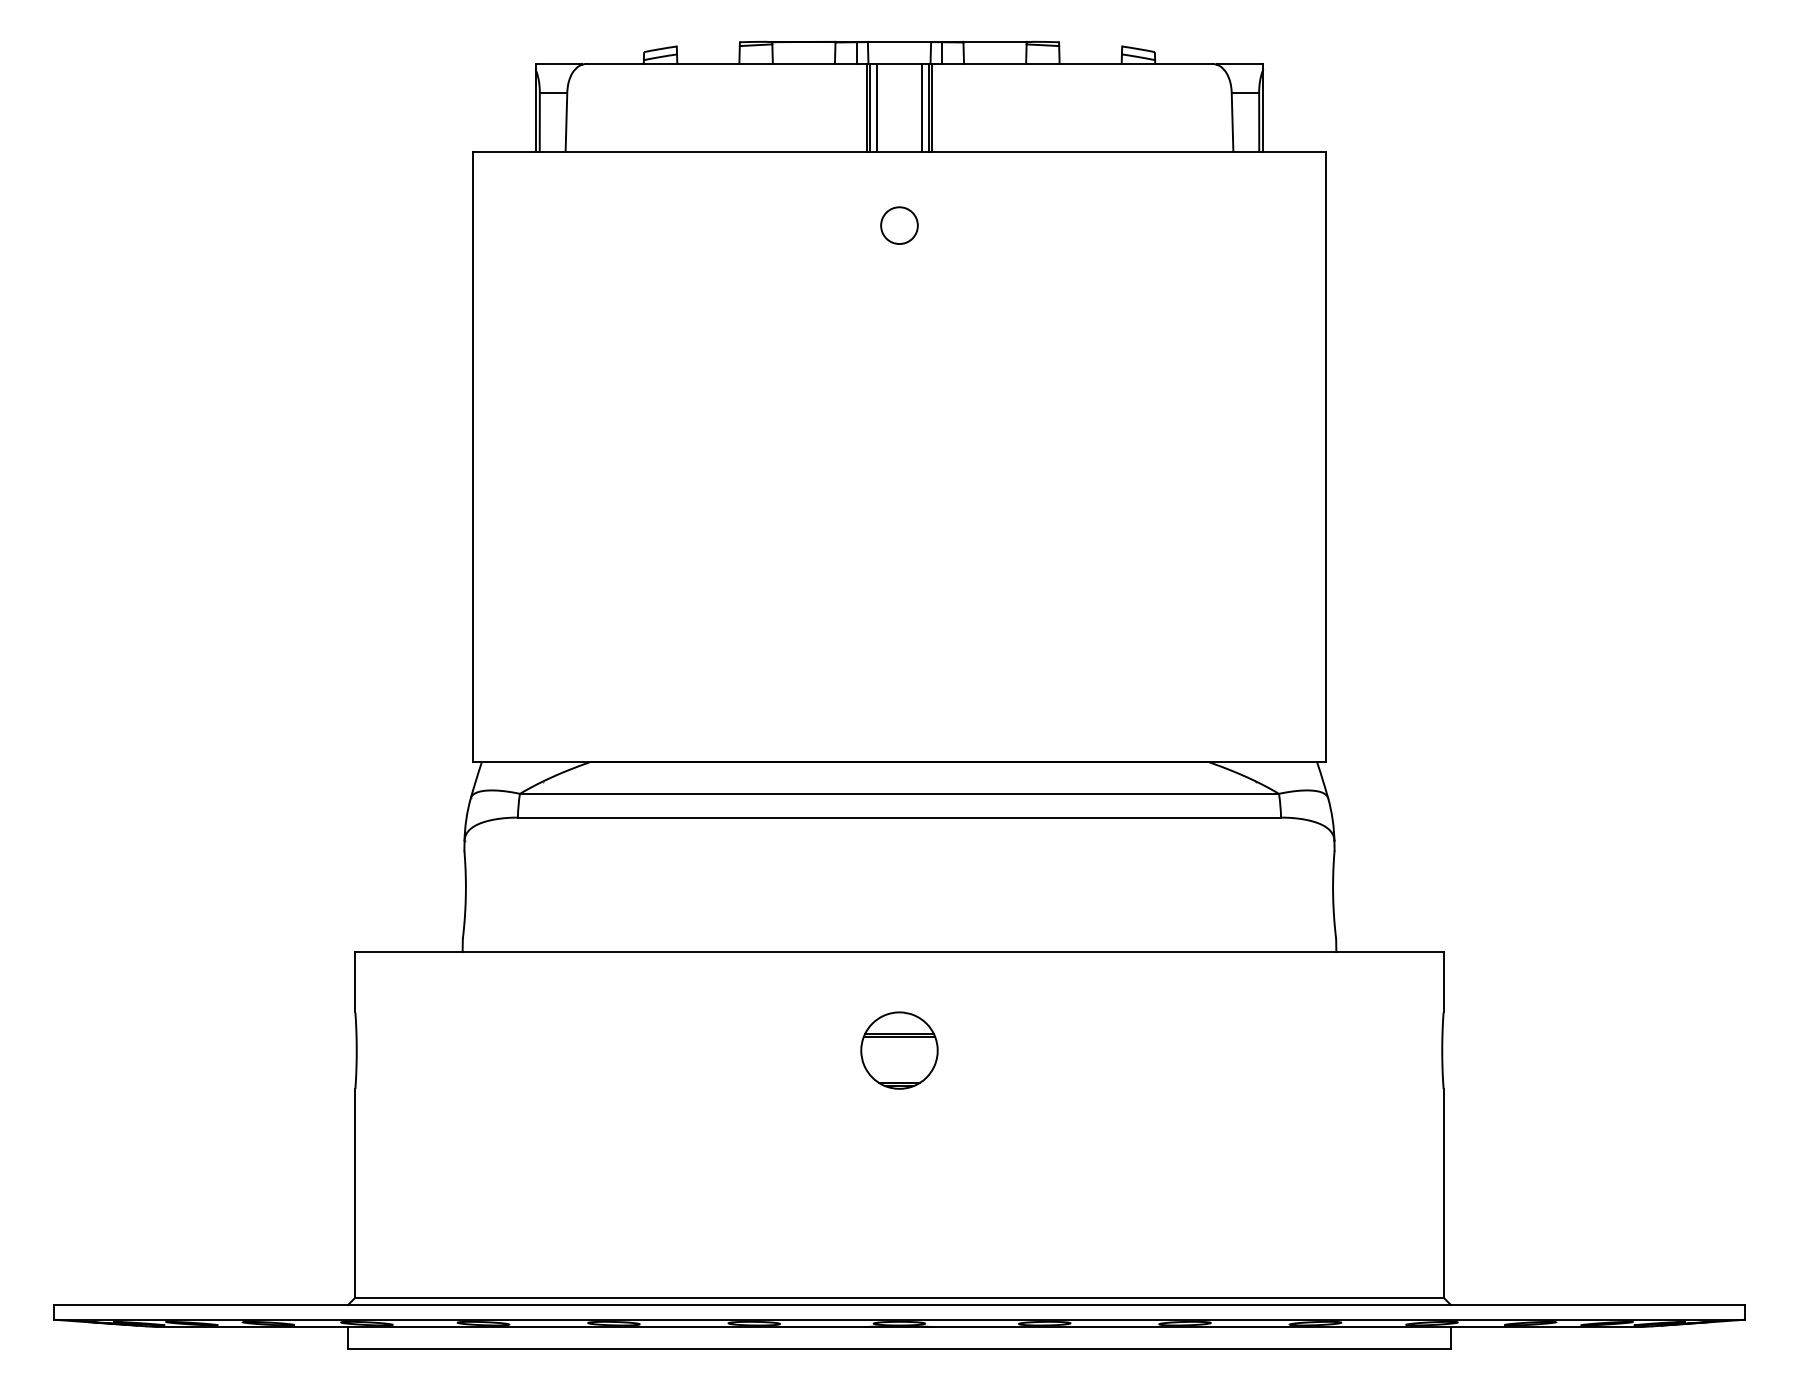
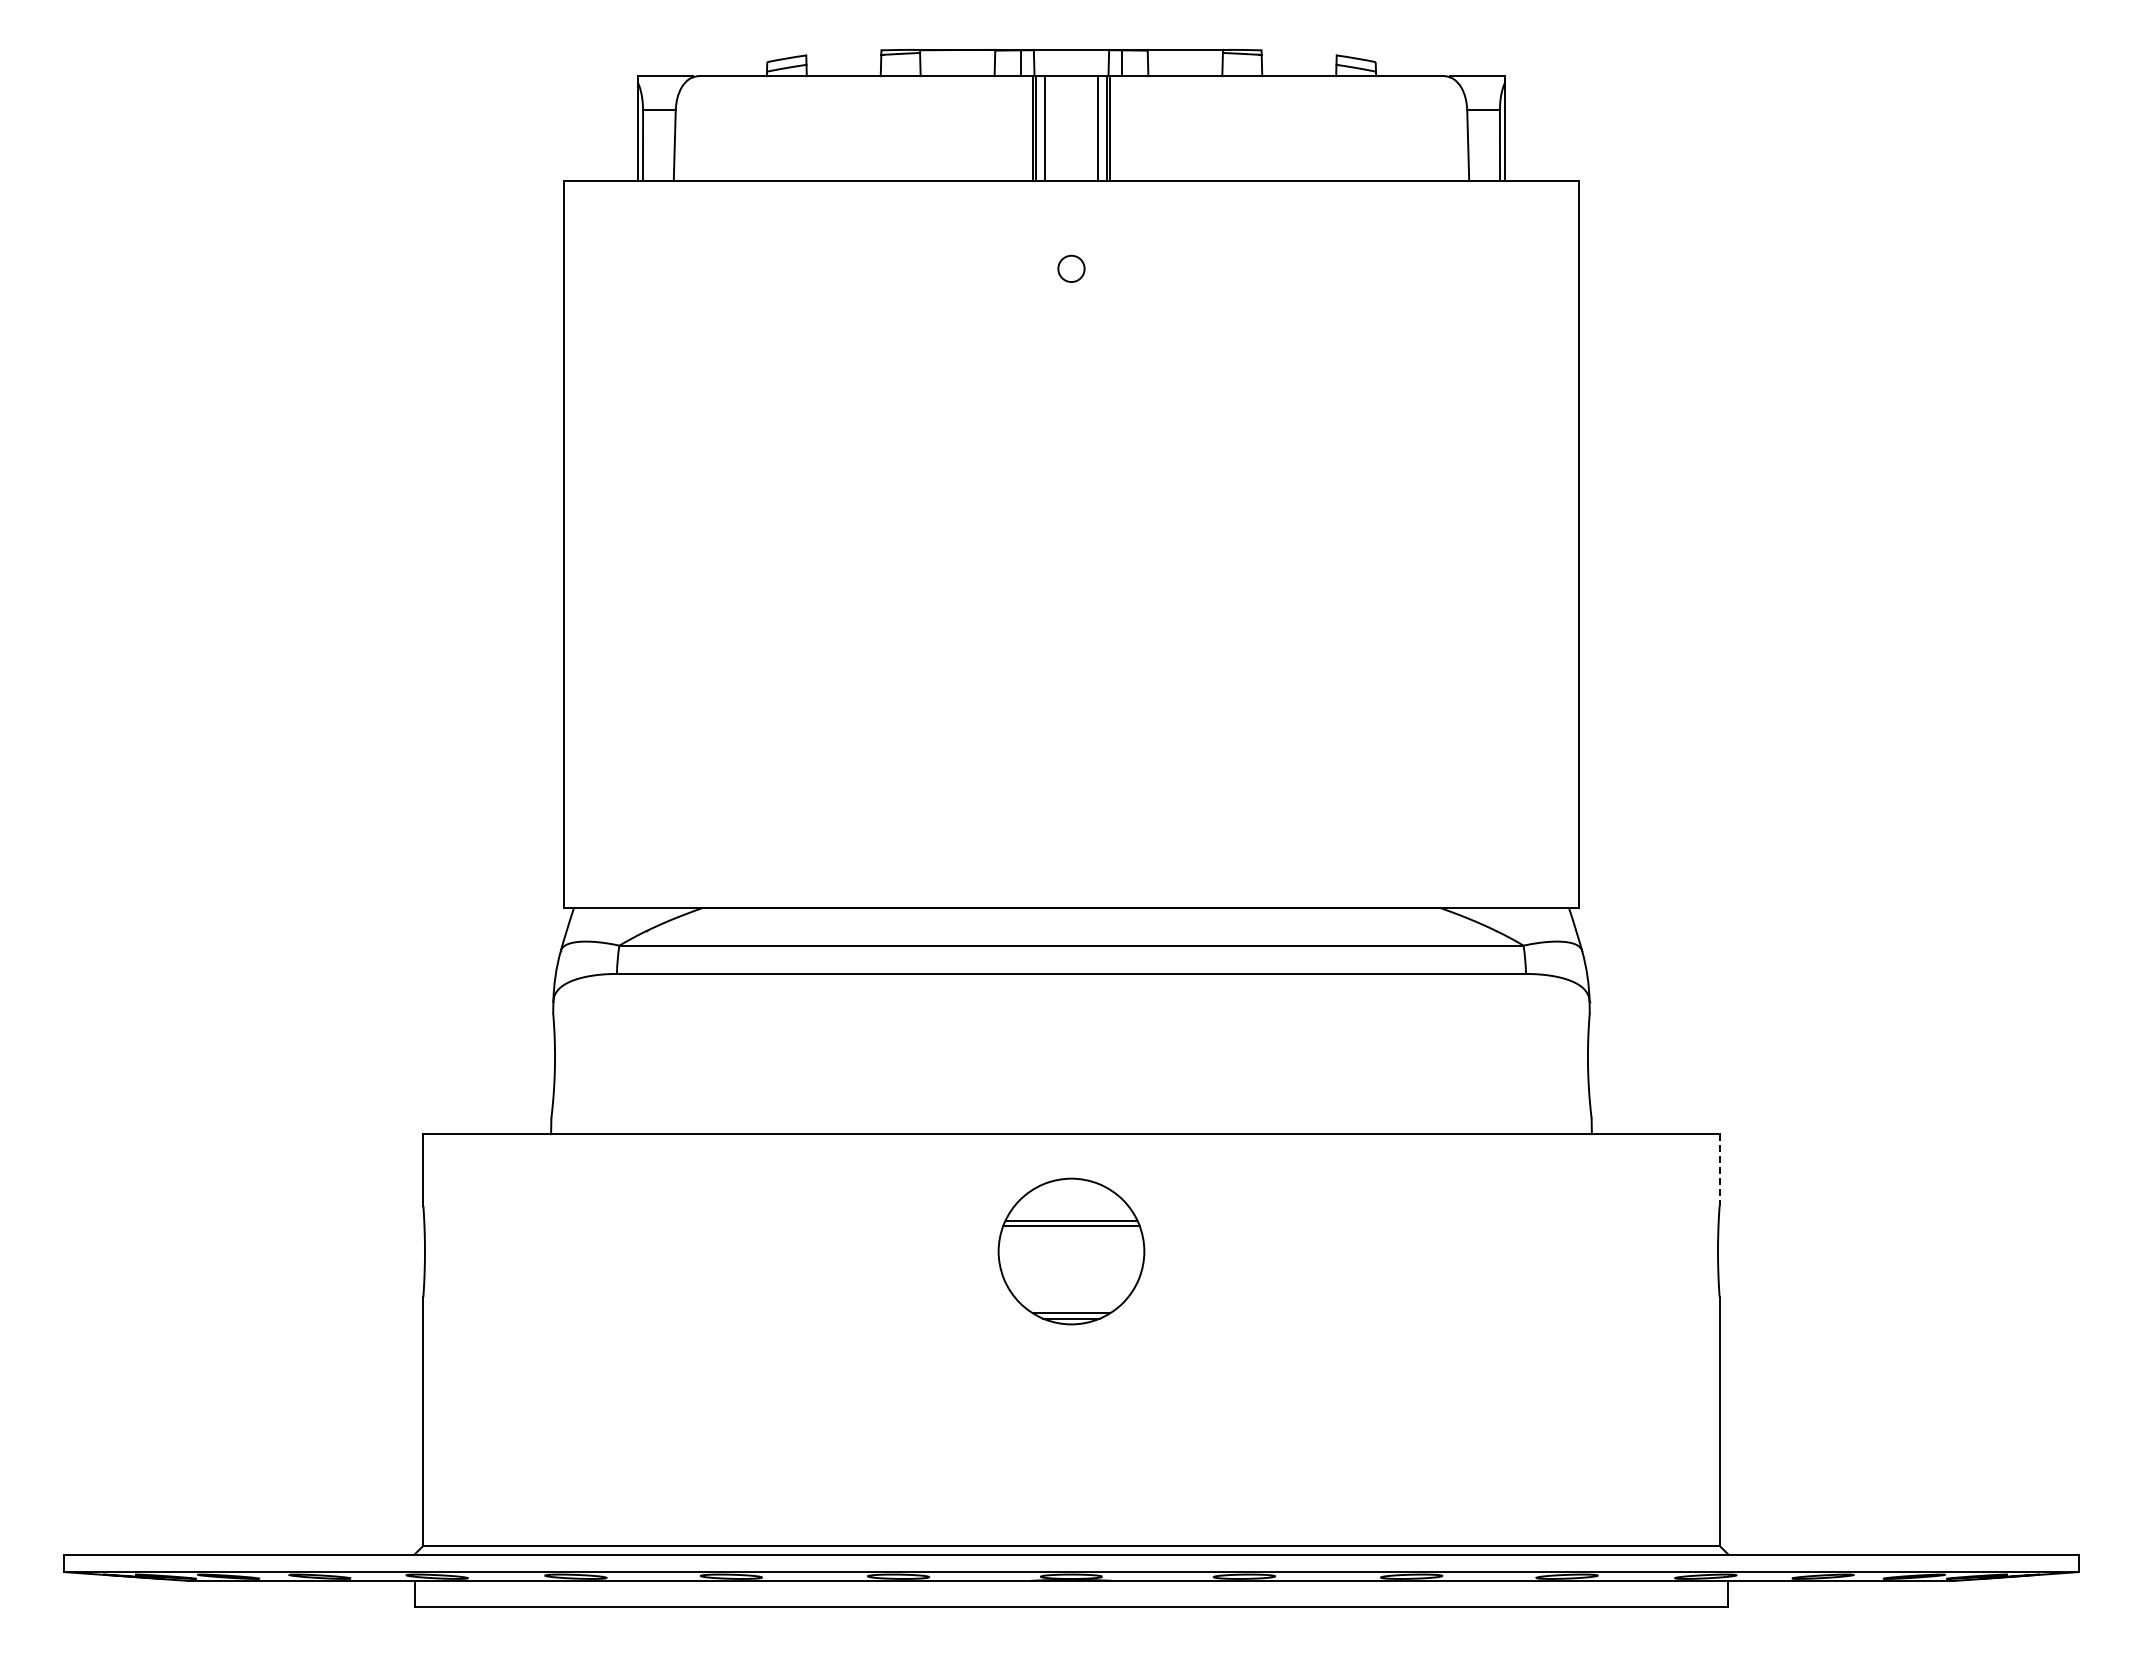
part: (899, 225) -> (1071, 268), size x0.6
line: (1443, 982) -> (1719, 1170), solid -> dashed
part: (899, 1050) -> (1071, 1251), size x1.6

